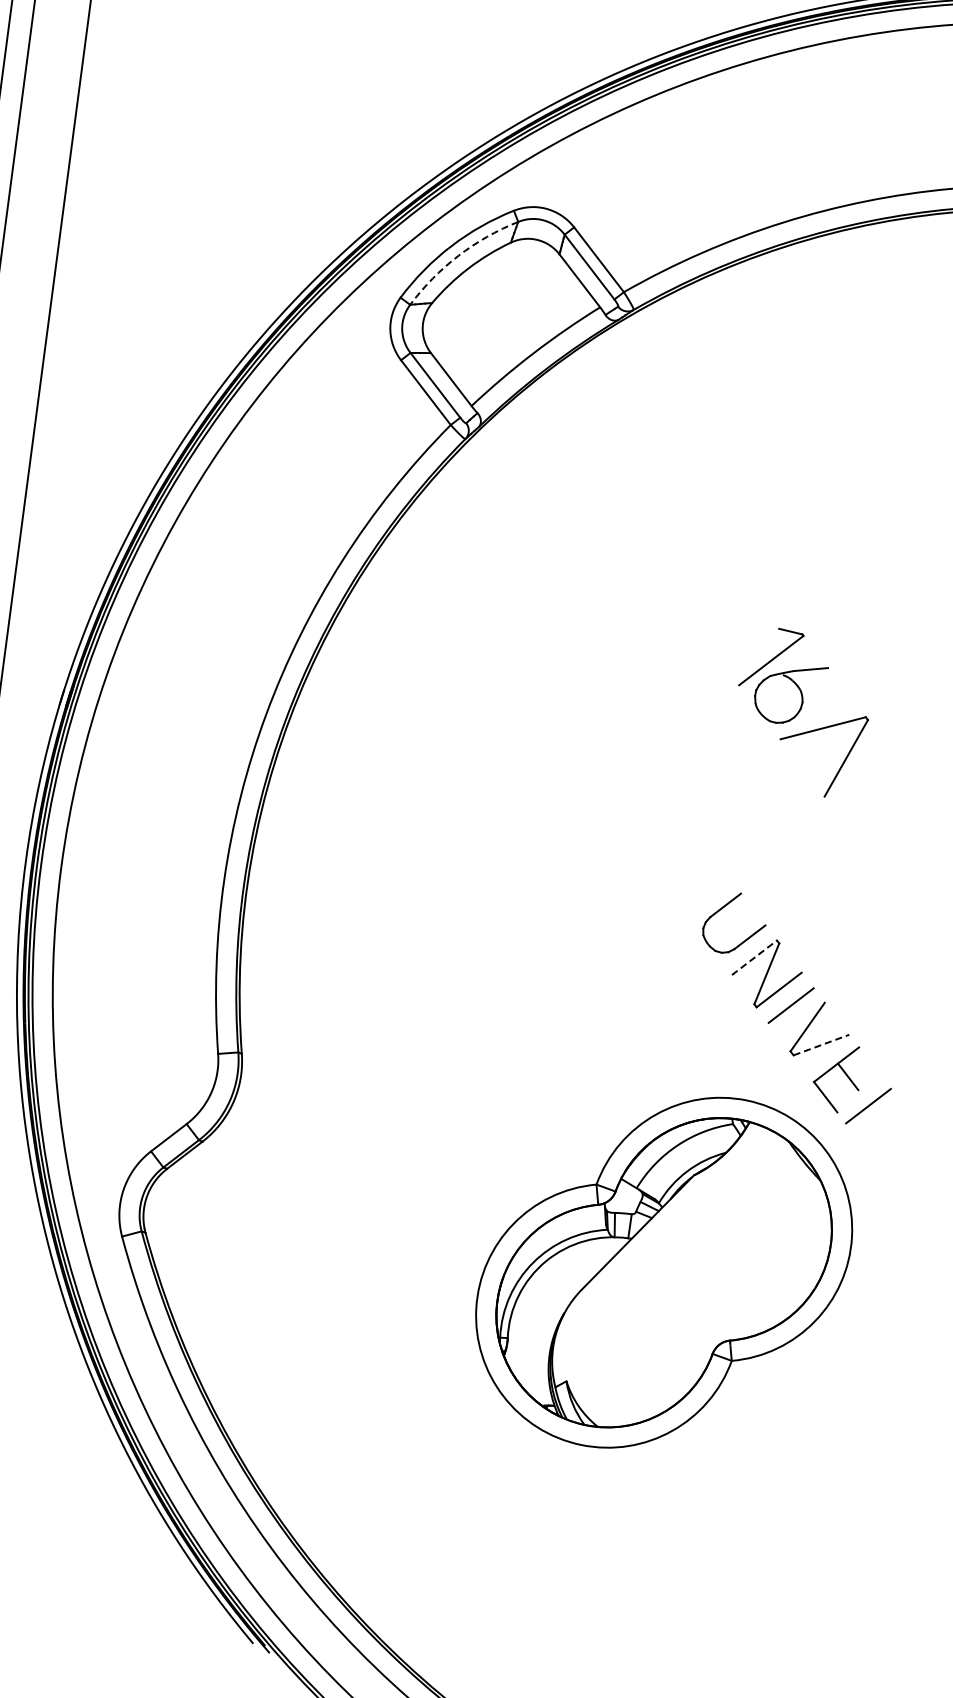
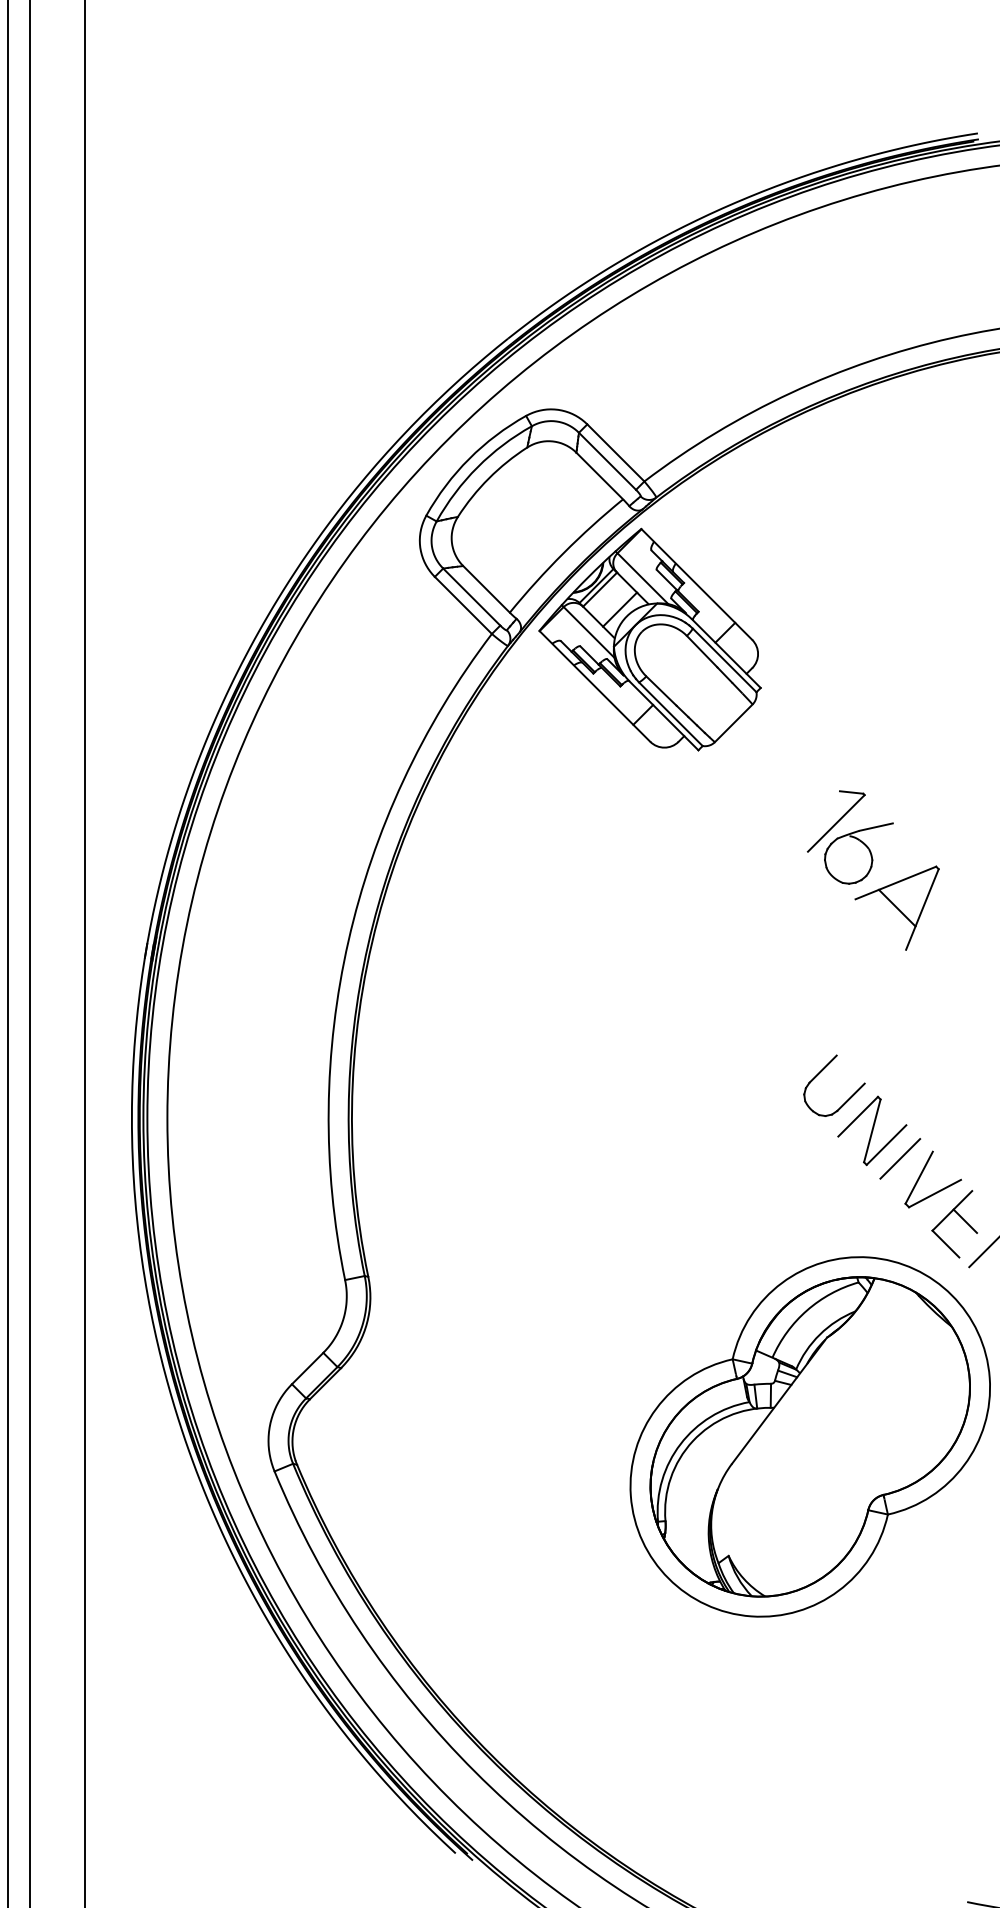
arc: (458, 256) -> (477, 467), dashed -> solid
part: (608, 451) -> (649, 639), added
line: (820, 752) -> (896, 907), added
line: (754, 957) -> (858, 1116), dashed -> solid
line: (821, 1045) -> (935, 1193), dashed -> solid

